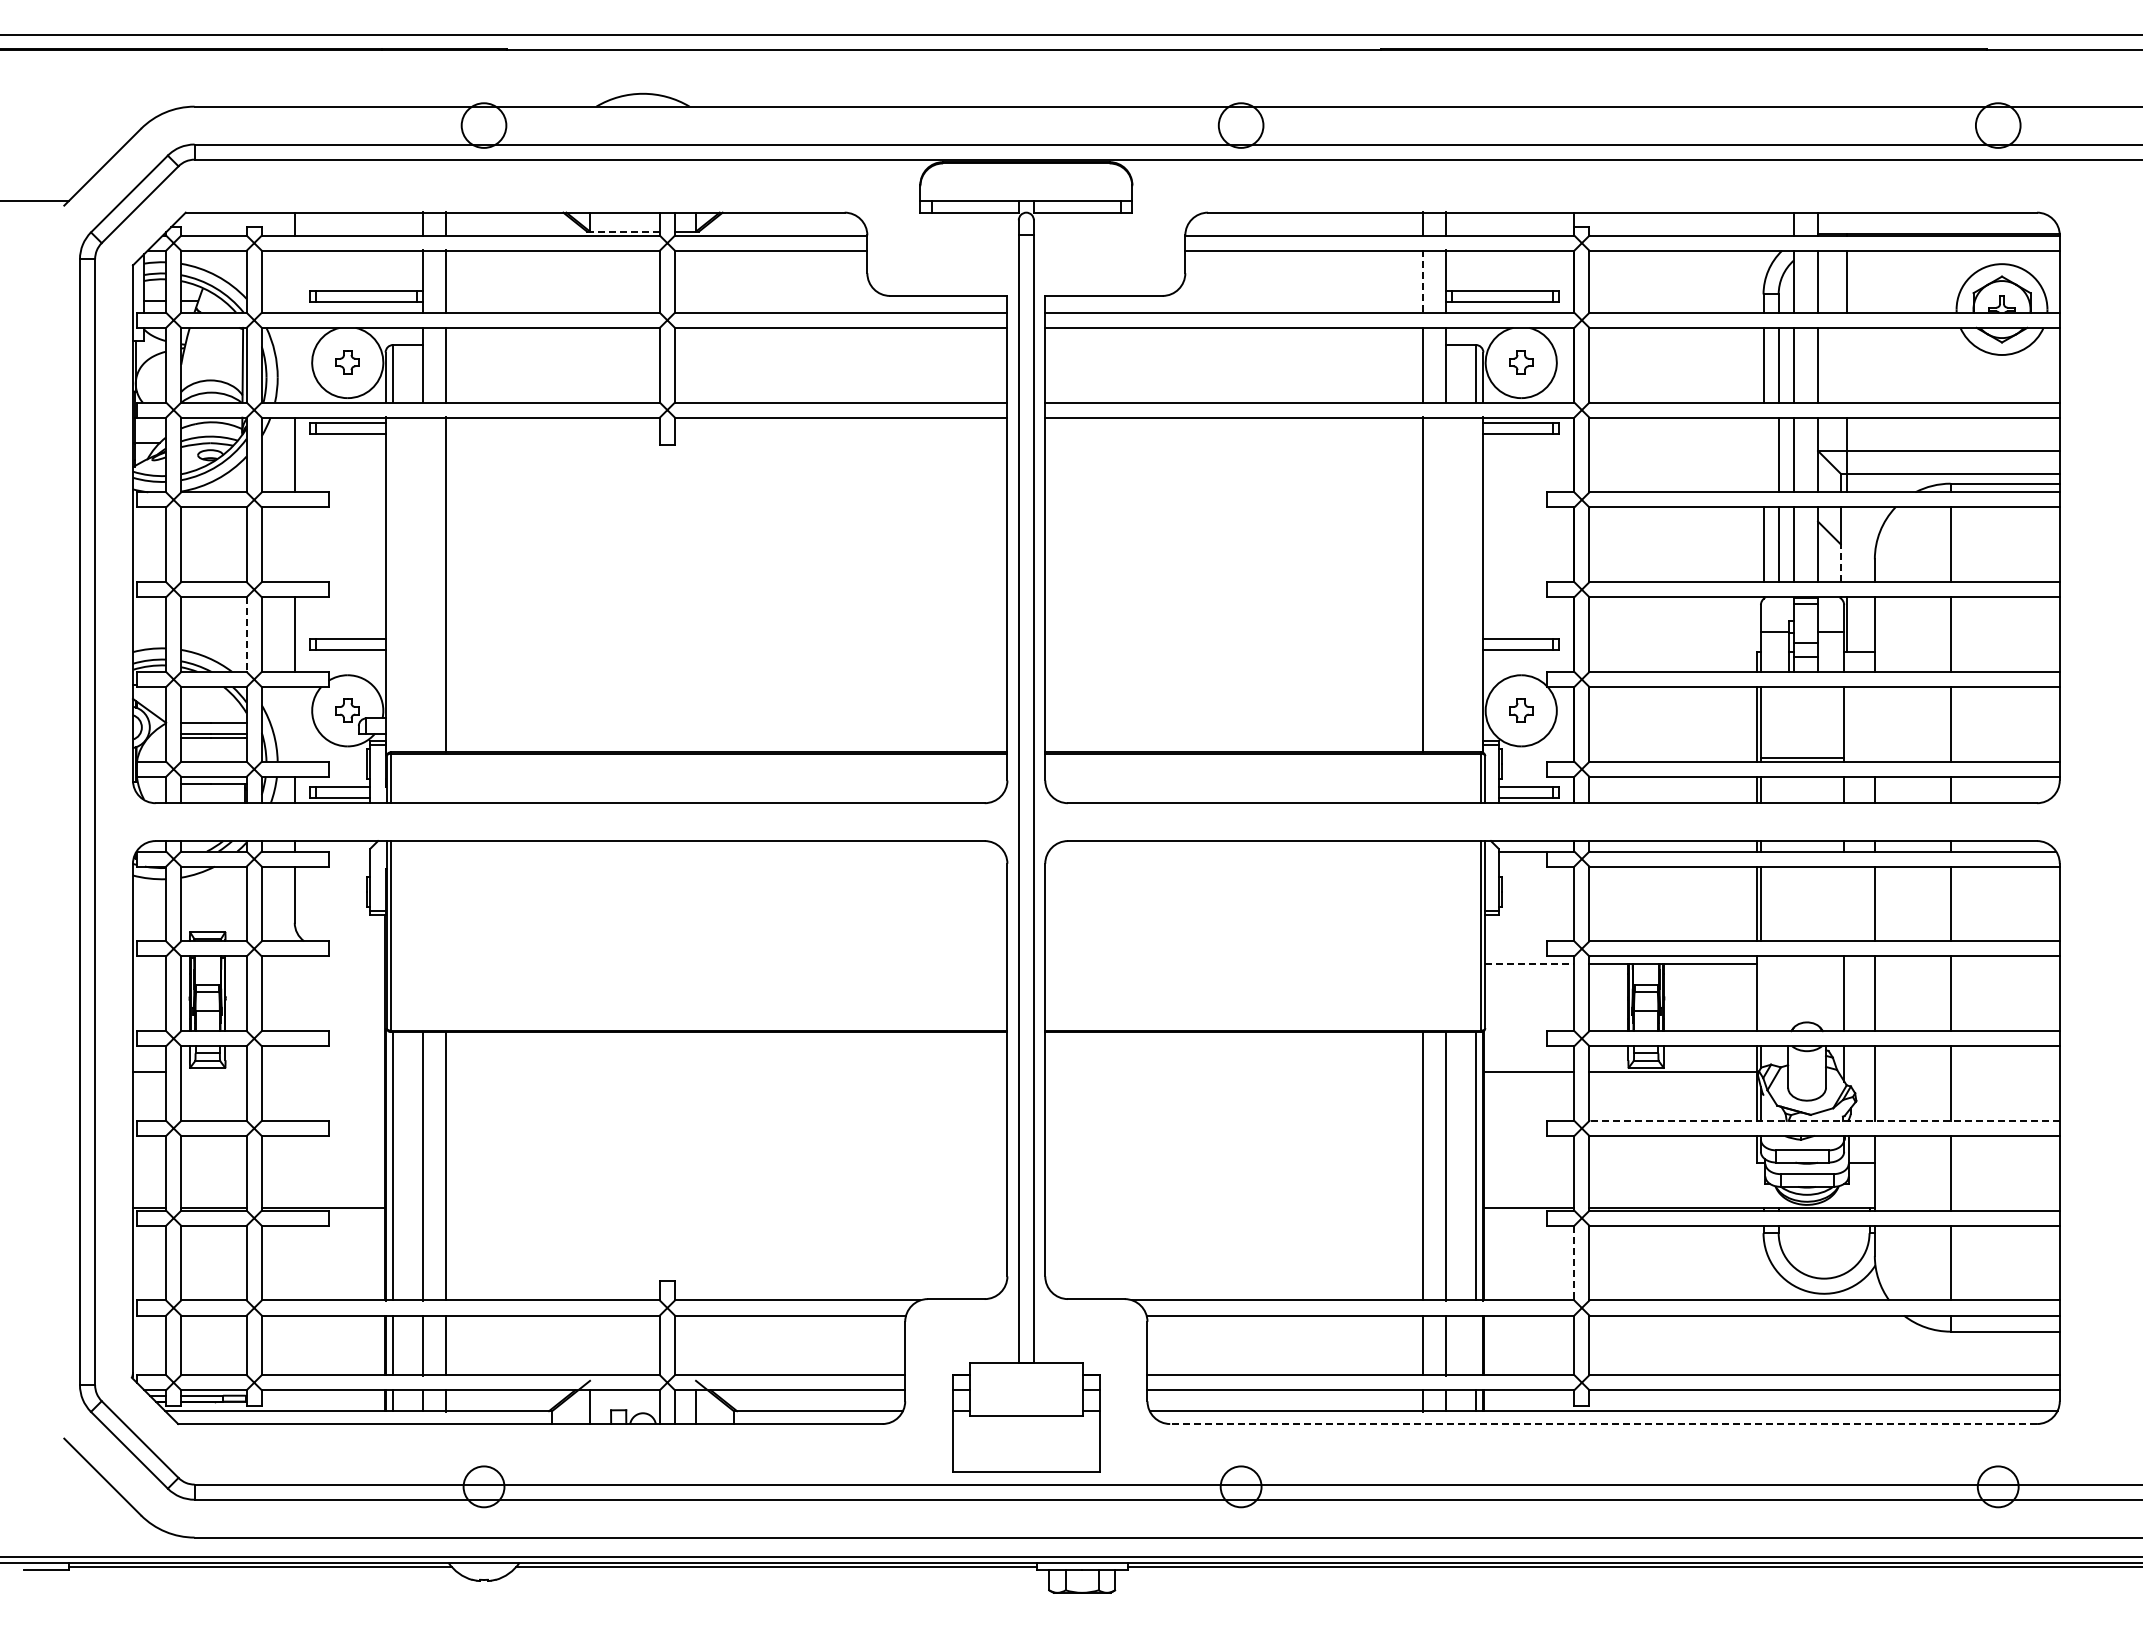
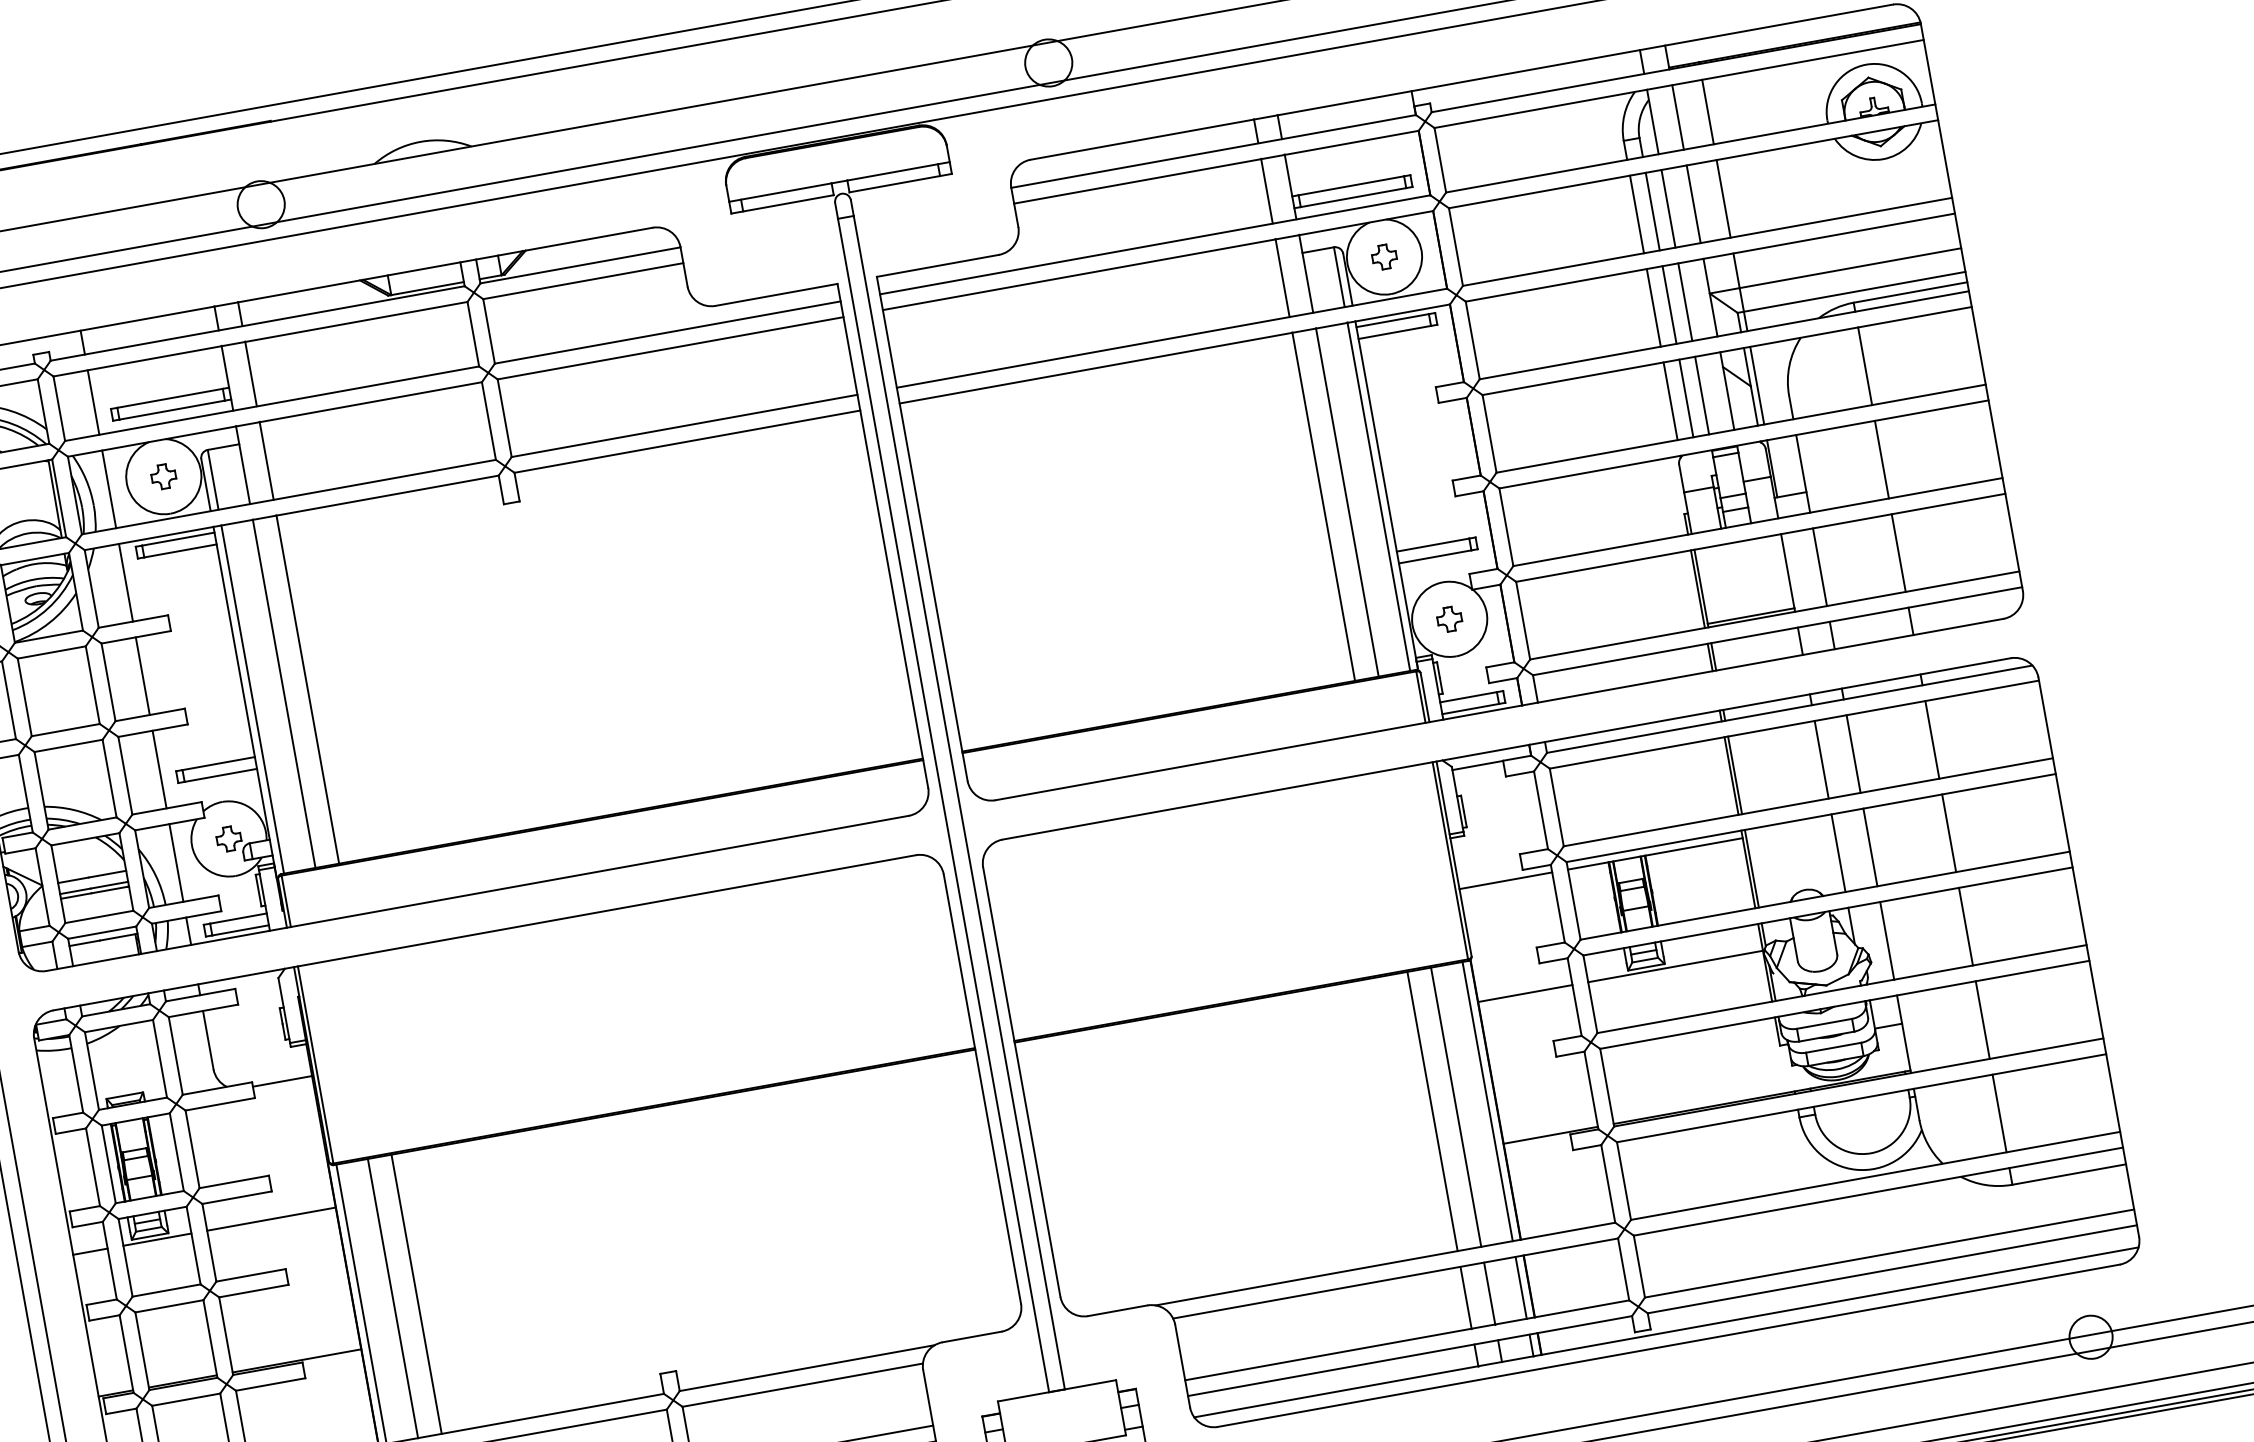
line: (624, 231) -> (427, 288), dashed -> solid
line: (294, 281) -> (93, 402), added
line: (1422, 281) -> (1266, 191), dashed -> solid
line: (294, 364) -> (108, 488), added
line: (1846, 364) -> (1723, 198), added
line: (1763, 454) -> (1653, 307), added
line: (294, 544) -> (142, 675), added
line: (1846, 544) -> (1756, 385), added
line: (1840, 563) -> (1754, 406), dashed -> solid
line: (393, 584) -> (252, 698), added
line: (423, 584) -> (284, 693), added
line: (1445, 584) -> (1347, 502), added
line: (1475, 584) -> (1378, 496), added
line: (246, 635) -> (109, 779), dashed -> solid
line: (294, 724) -> (176, 863), added
line: (1874, 724) -> (1819, 567), added
line: (1844, 903) -> (1821, 759), added
line: (356, 945) -> (282, 1081), added
line: (1529, 963) -> (1505, 880), dashed -> solid
line: (1760, 993) -> (1751, 868), added
line: (213, 1071) -> (156, 1239), added
line: (323, 1071) -> (271, 1218), added
line: (1824, 1120) -> (1841, 988), dashed -> solid
line: (1574, 1263) -> (1608, 1184), dashed -> solid
line: (1475, 1345) -> (1520, 1288), added
line: (1603, 1424) -> (1668, 1346), dashed -> solid

